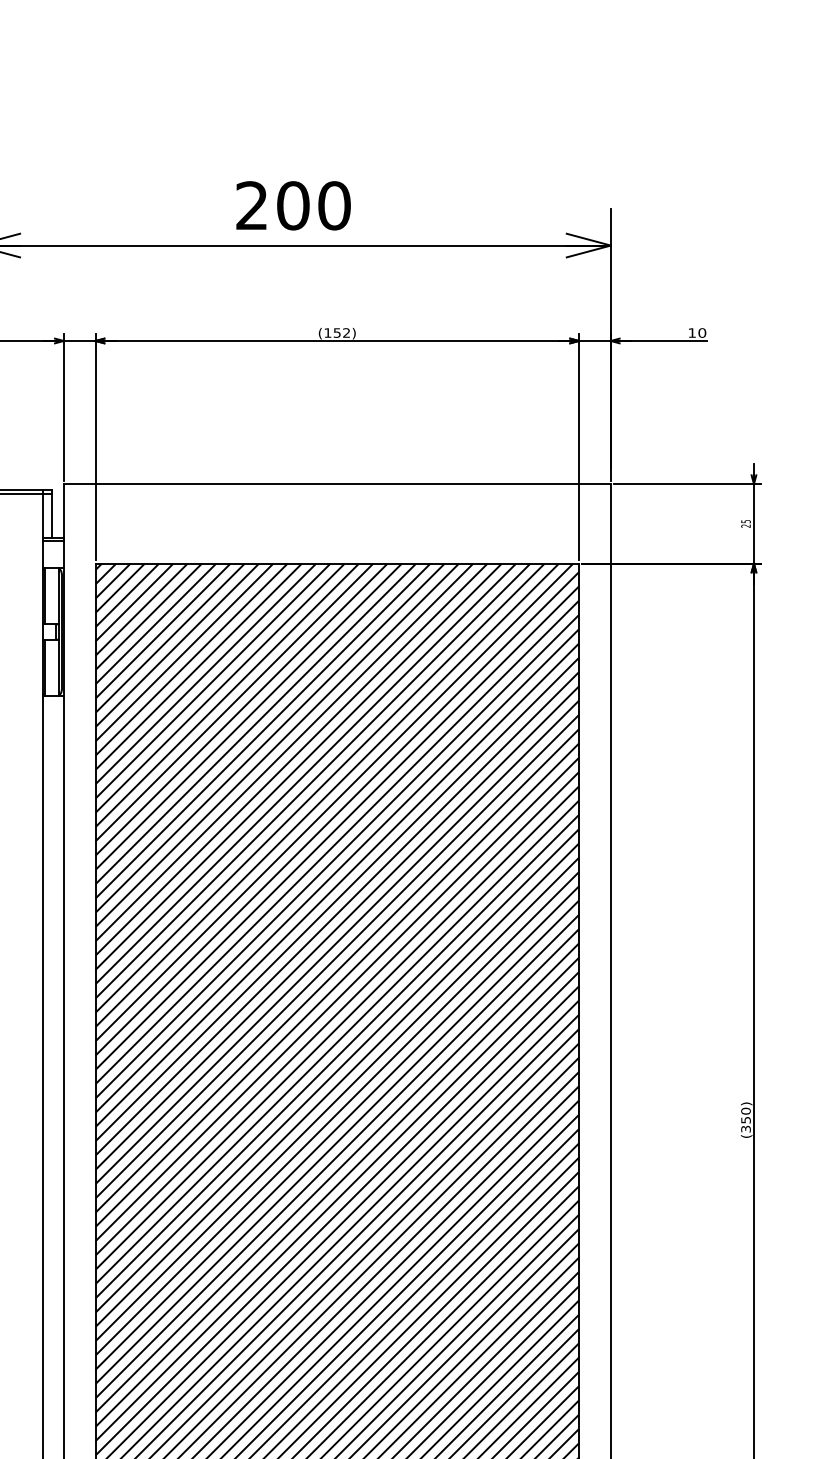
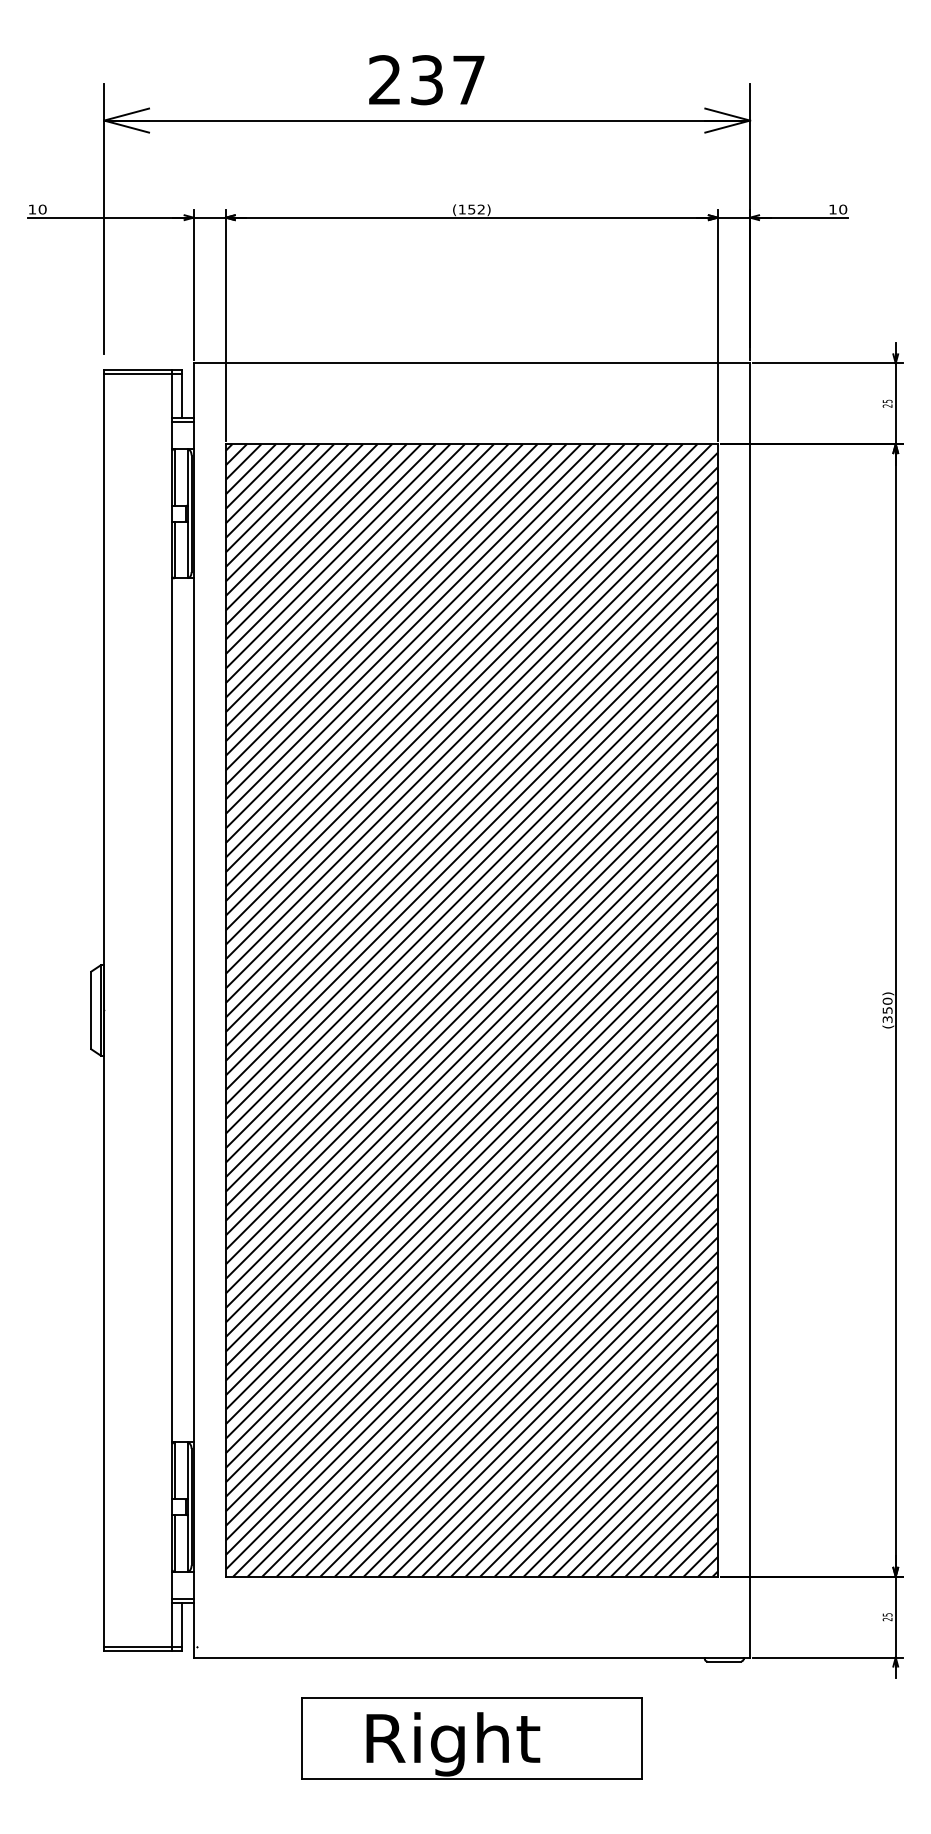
text: (313, 206) -> (447, 80), 200 -> 237

